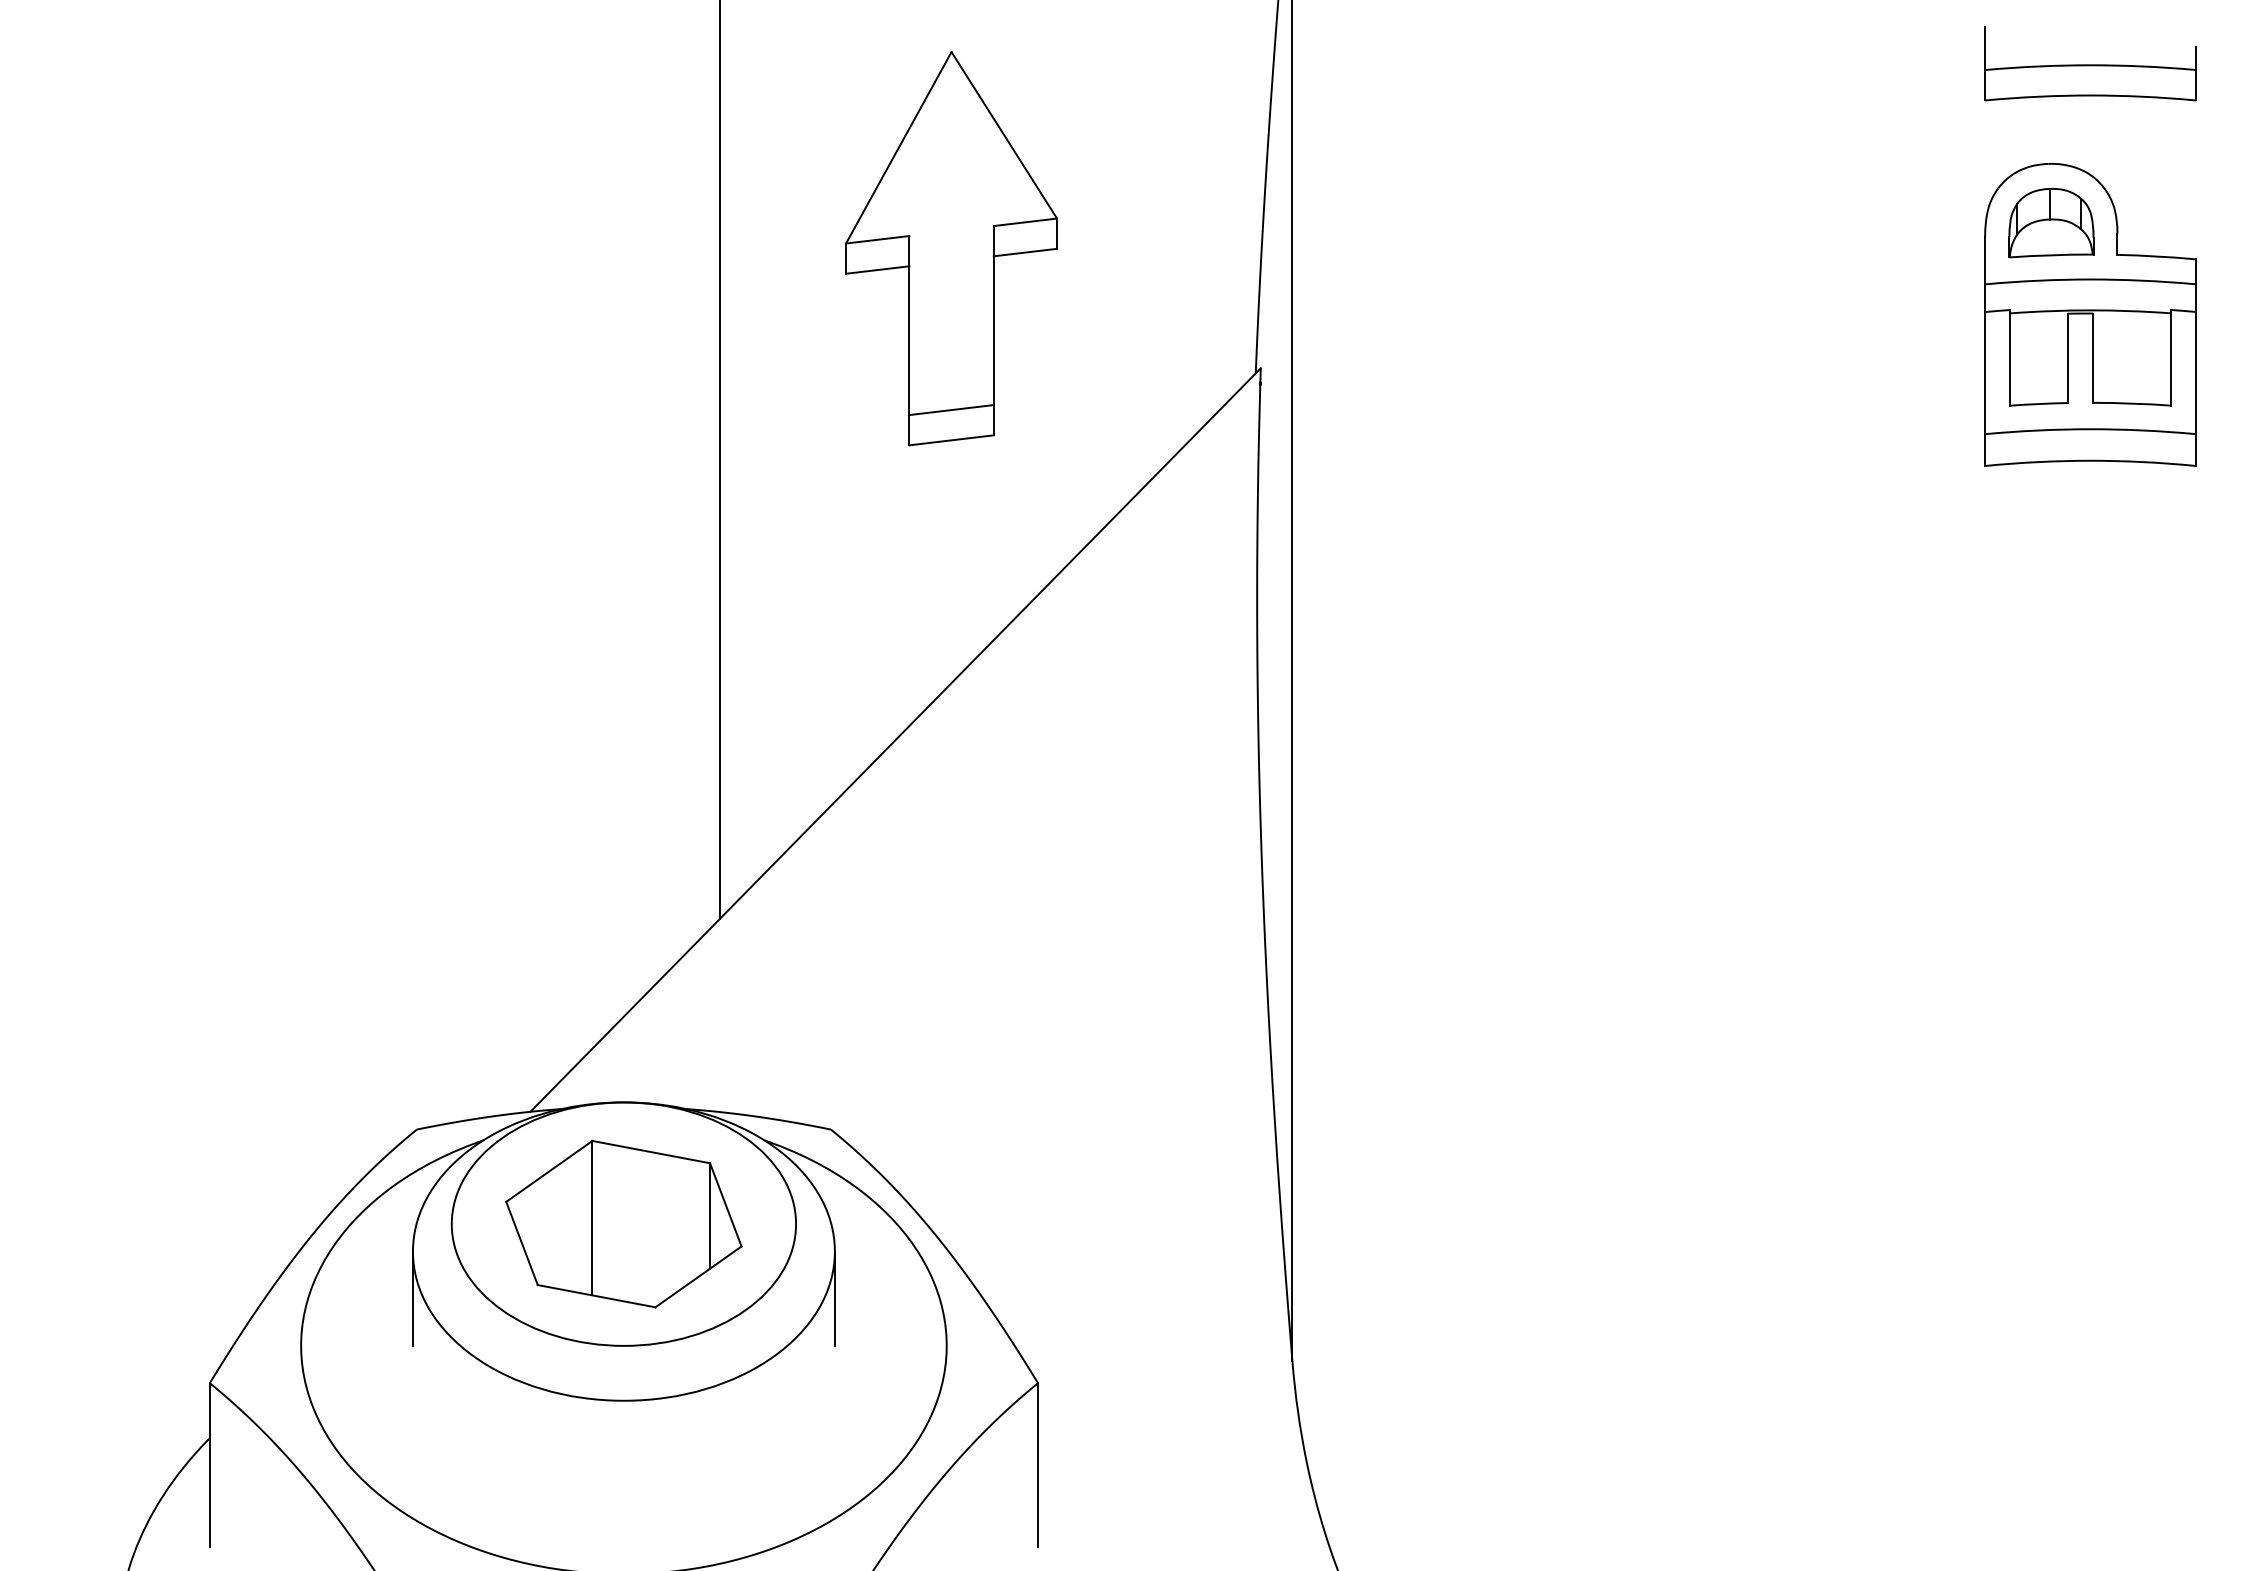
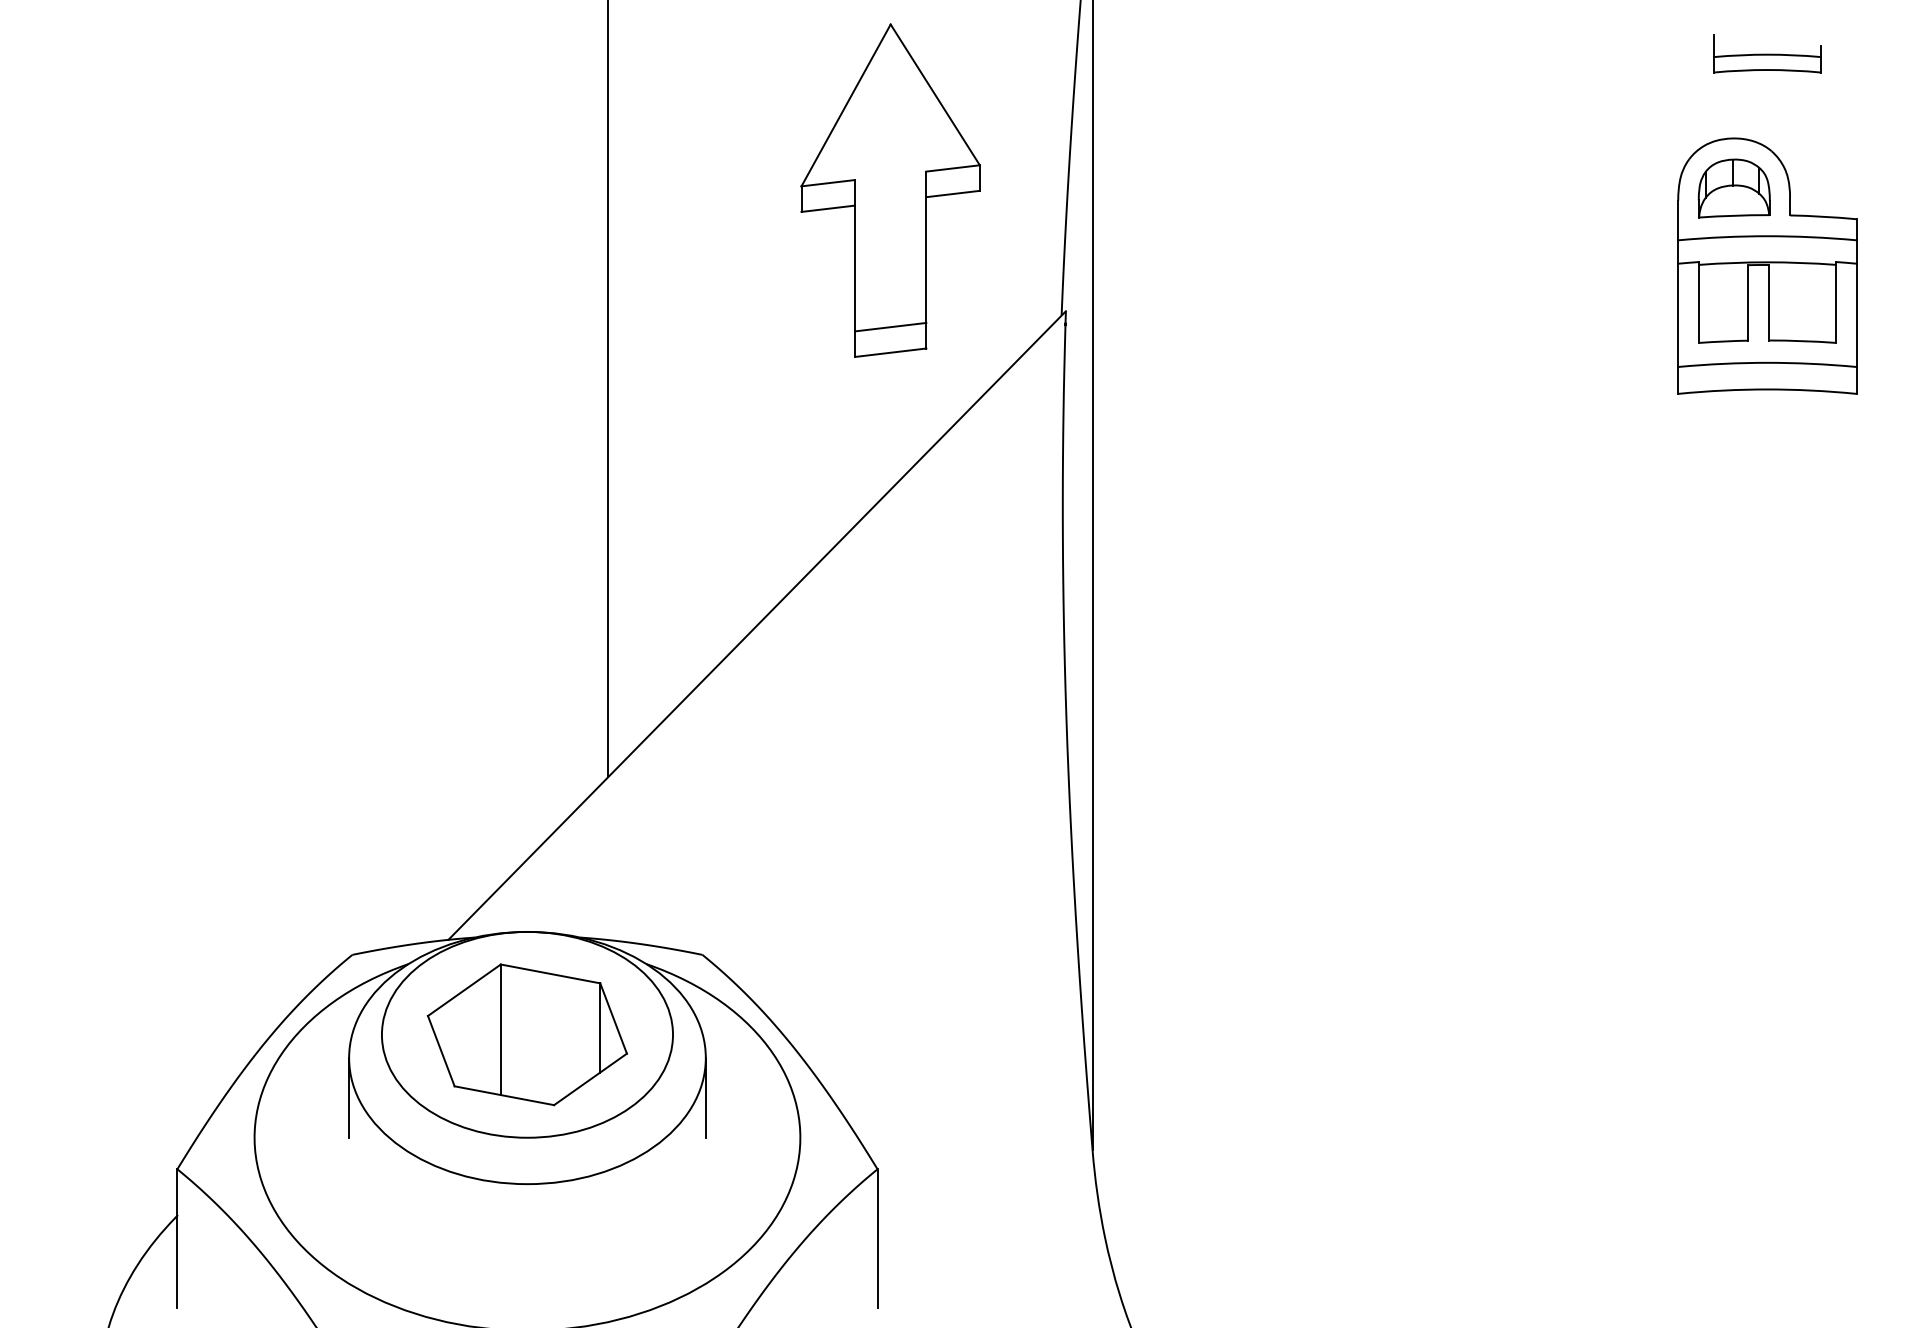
part: (2090, 63) -> (1767, 53), size x0.6
part: (951, 248) -> (890, 190), moved

